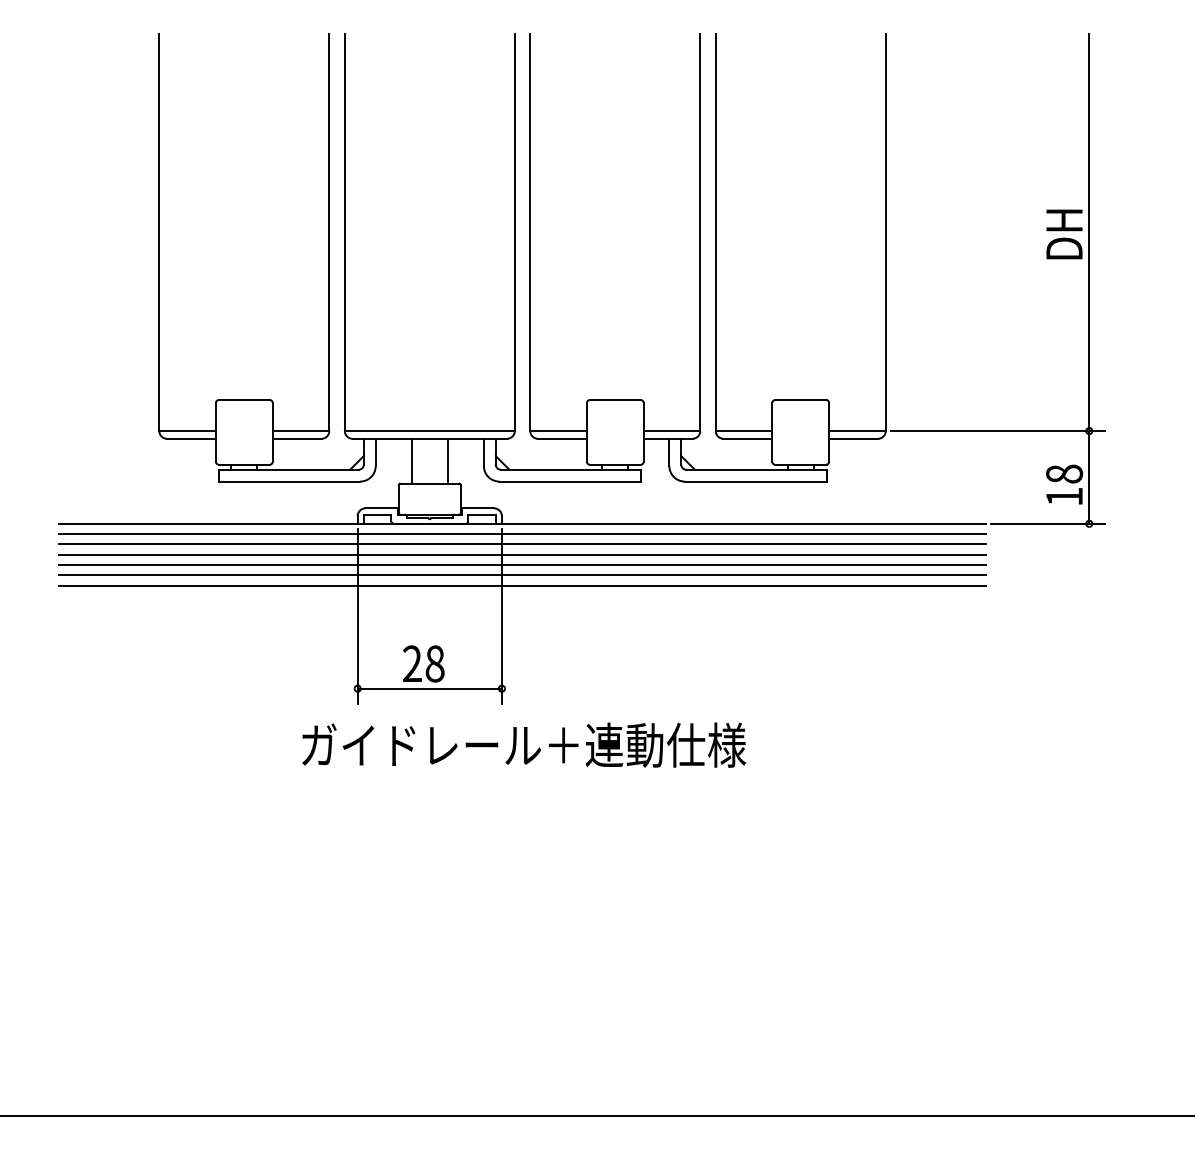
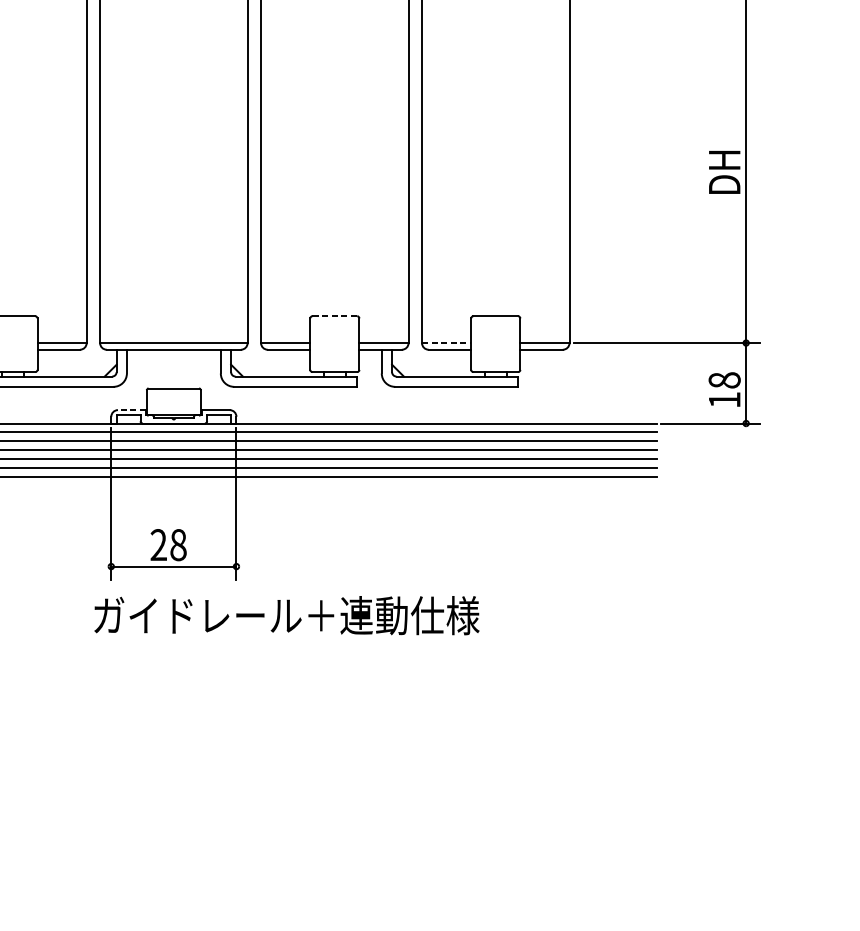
line: (615, 400) -> (335, 316), solid -> dashed
line: (744, 431) -> (446, 343), solid -> dashed
line: (411, 460) -> (157, 368), removed
line: (447, 460) -> (189, 368), removed
line: (381, 508) -> (131, 410), solid -> dashed
text: (523, 744) -> (286, 615), moved

